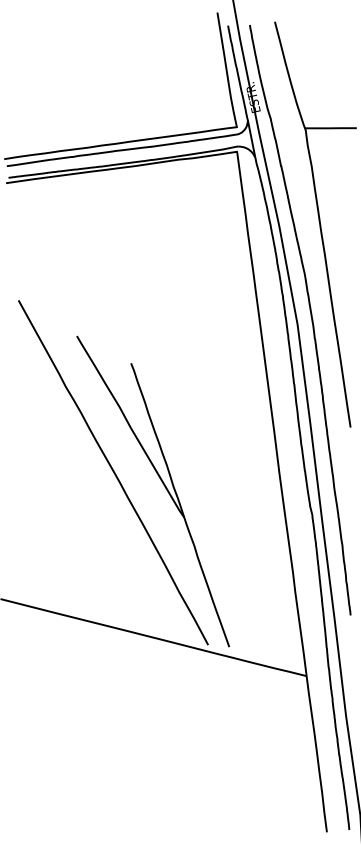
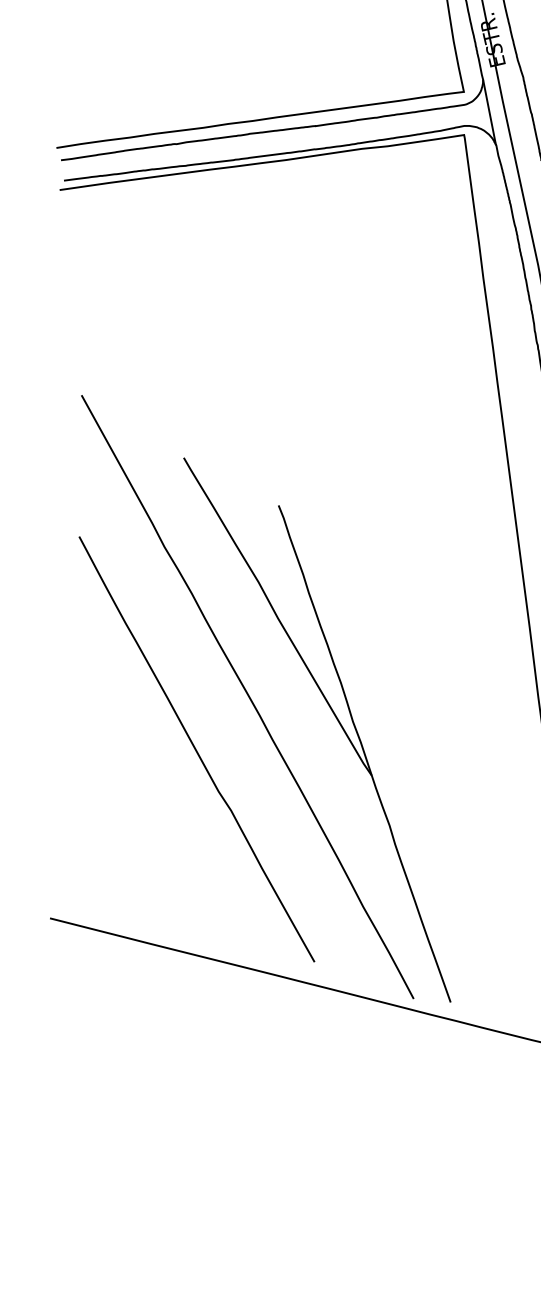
curve: (84, 502) -> (197, 749), added

